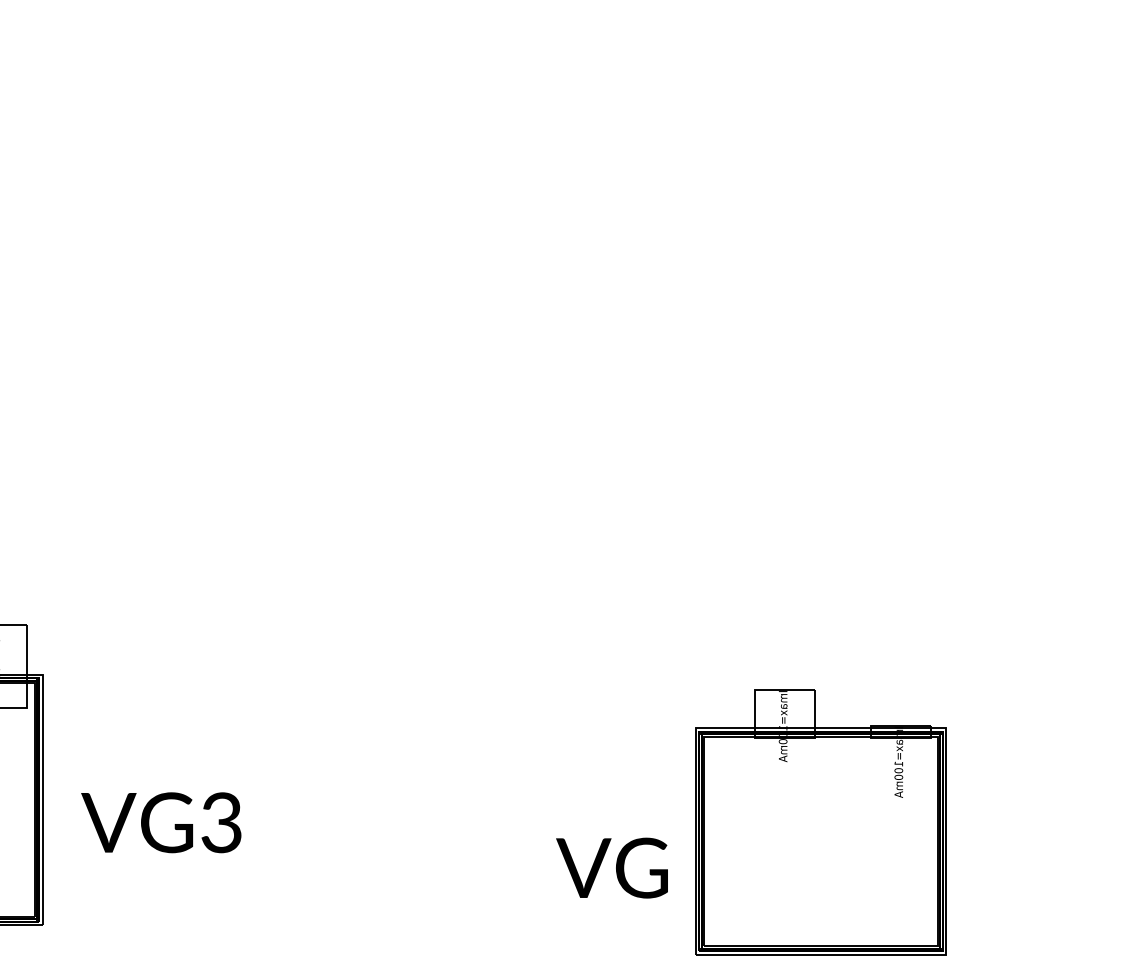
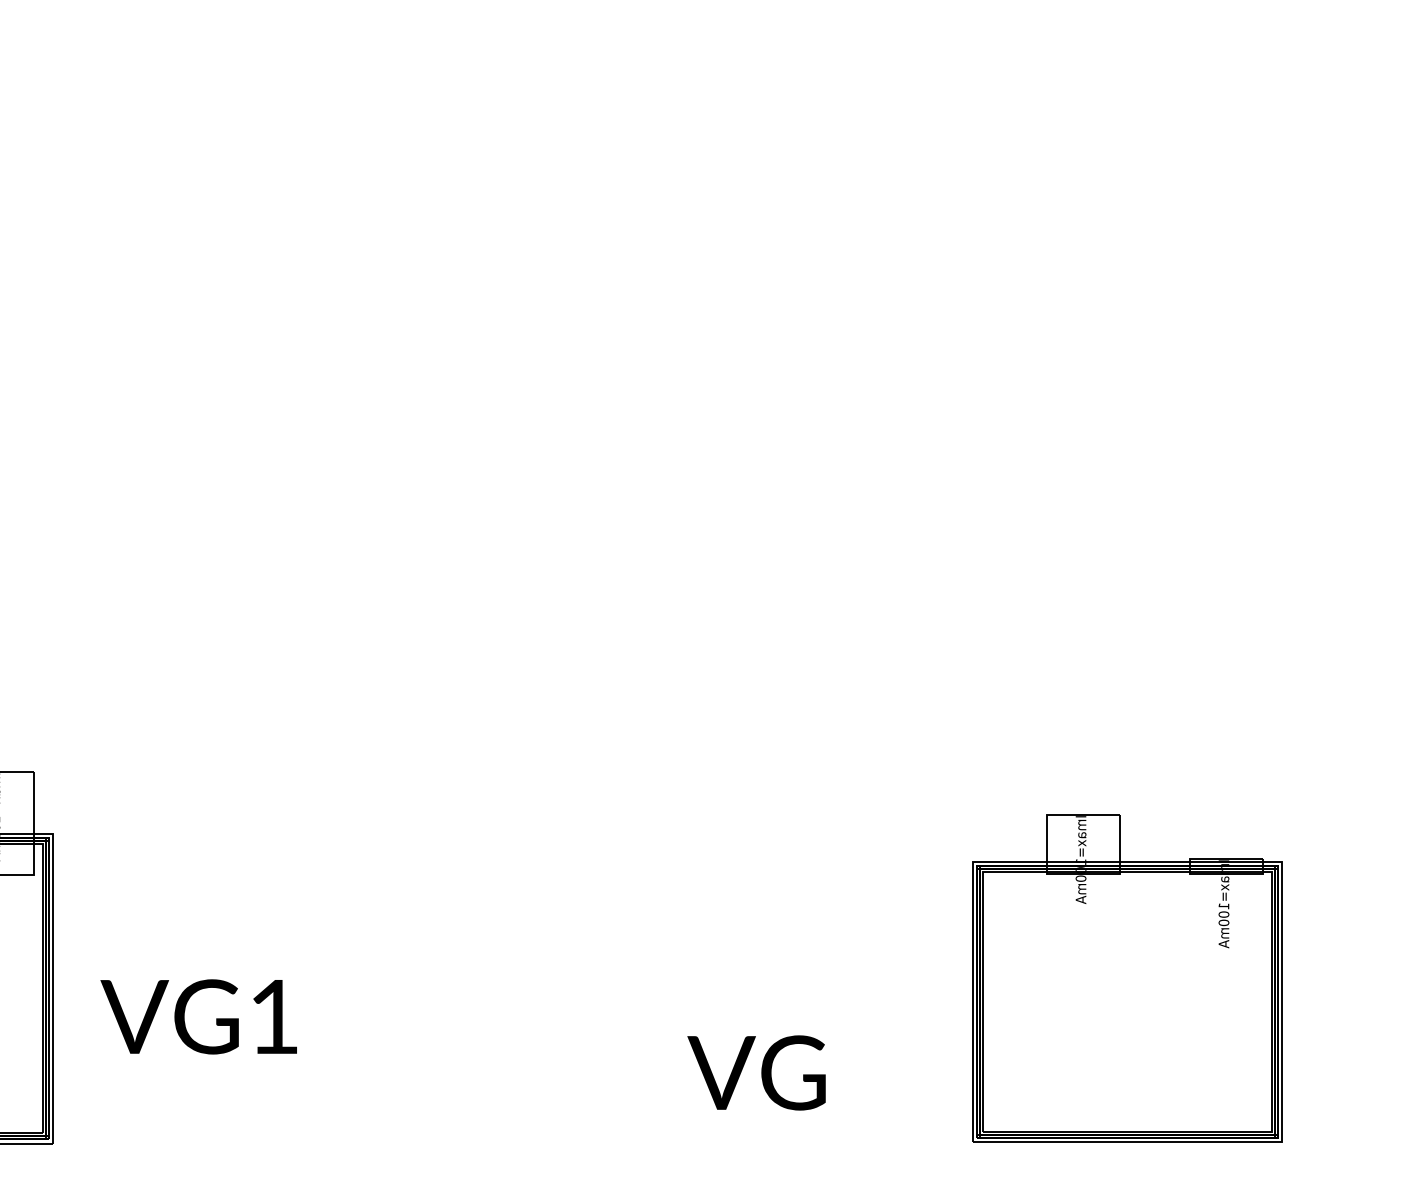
text: (221, 822) -> (273, 1016), VG3 -> VG1
part: (820, 822) -> (1127, 978), moved

